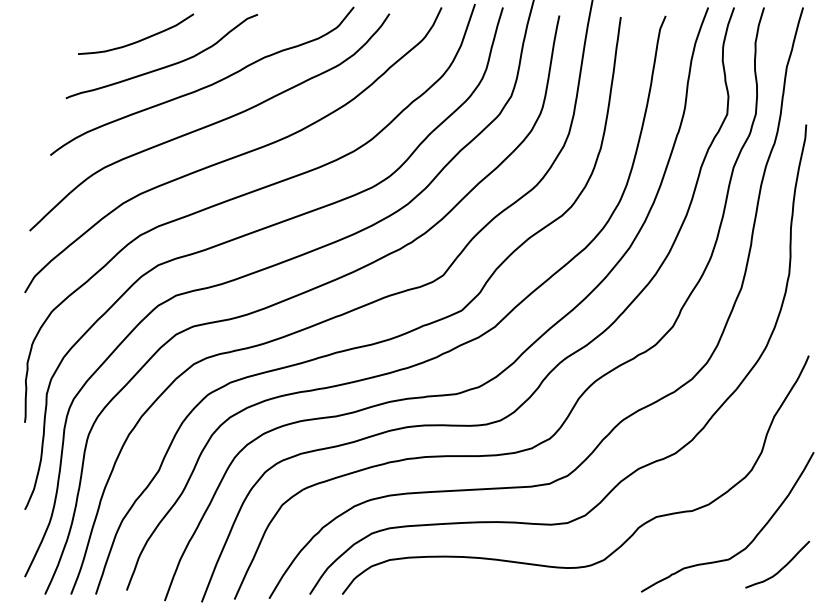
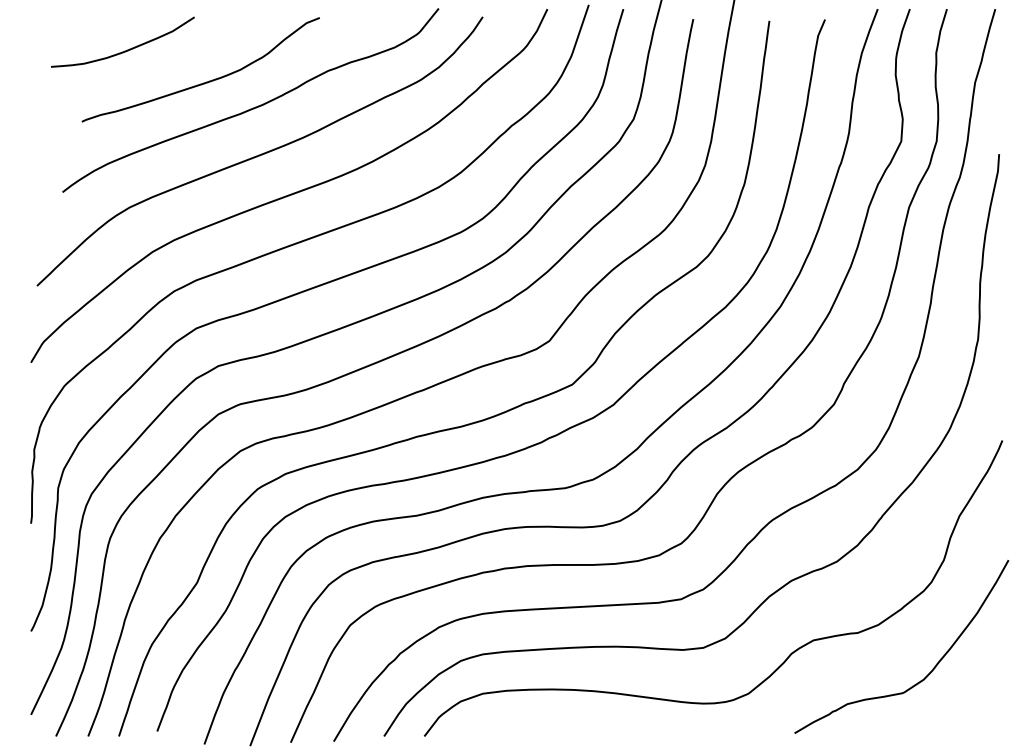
curve: (137, 40) -> (124, 50), moved
curve: (779, 569) -> (965, 705), removed

